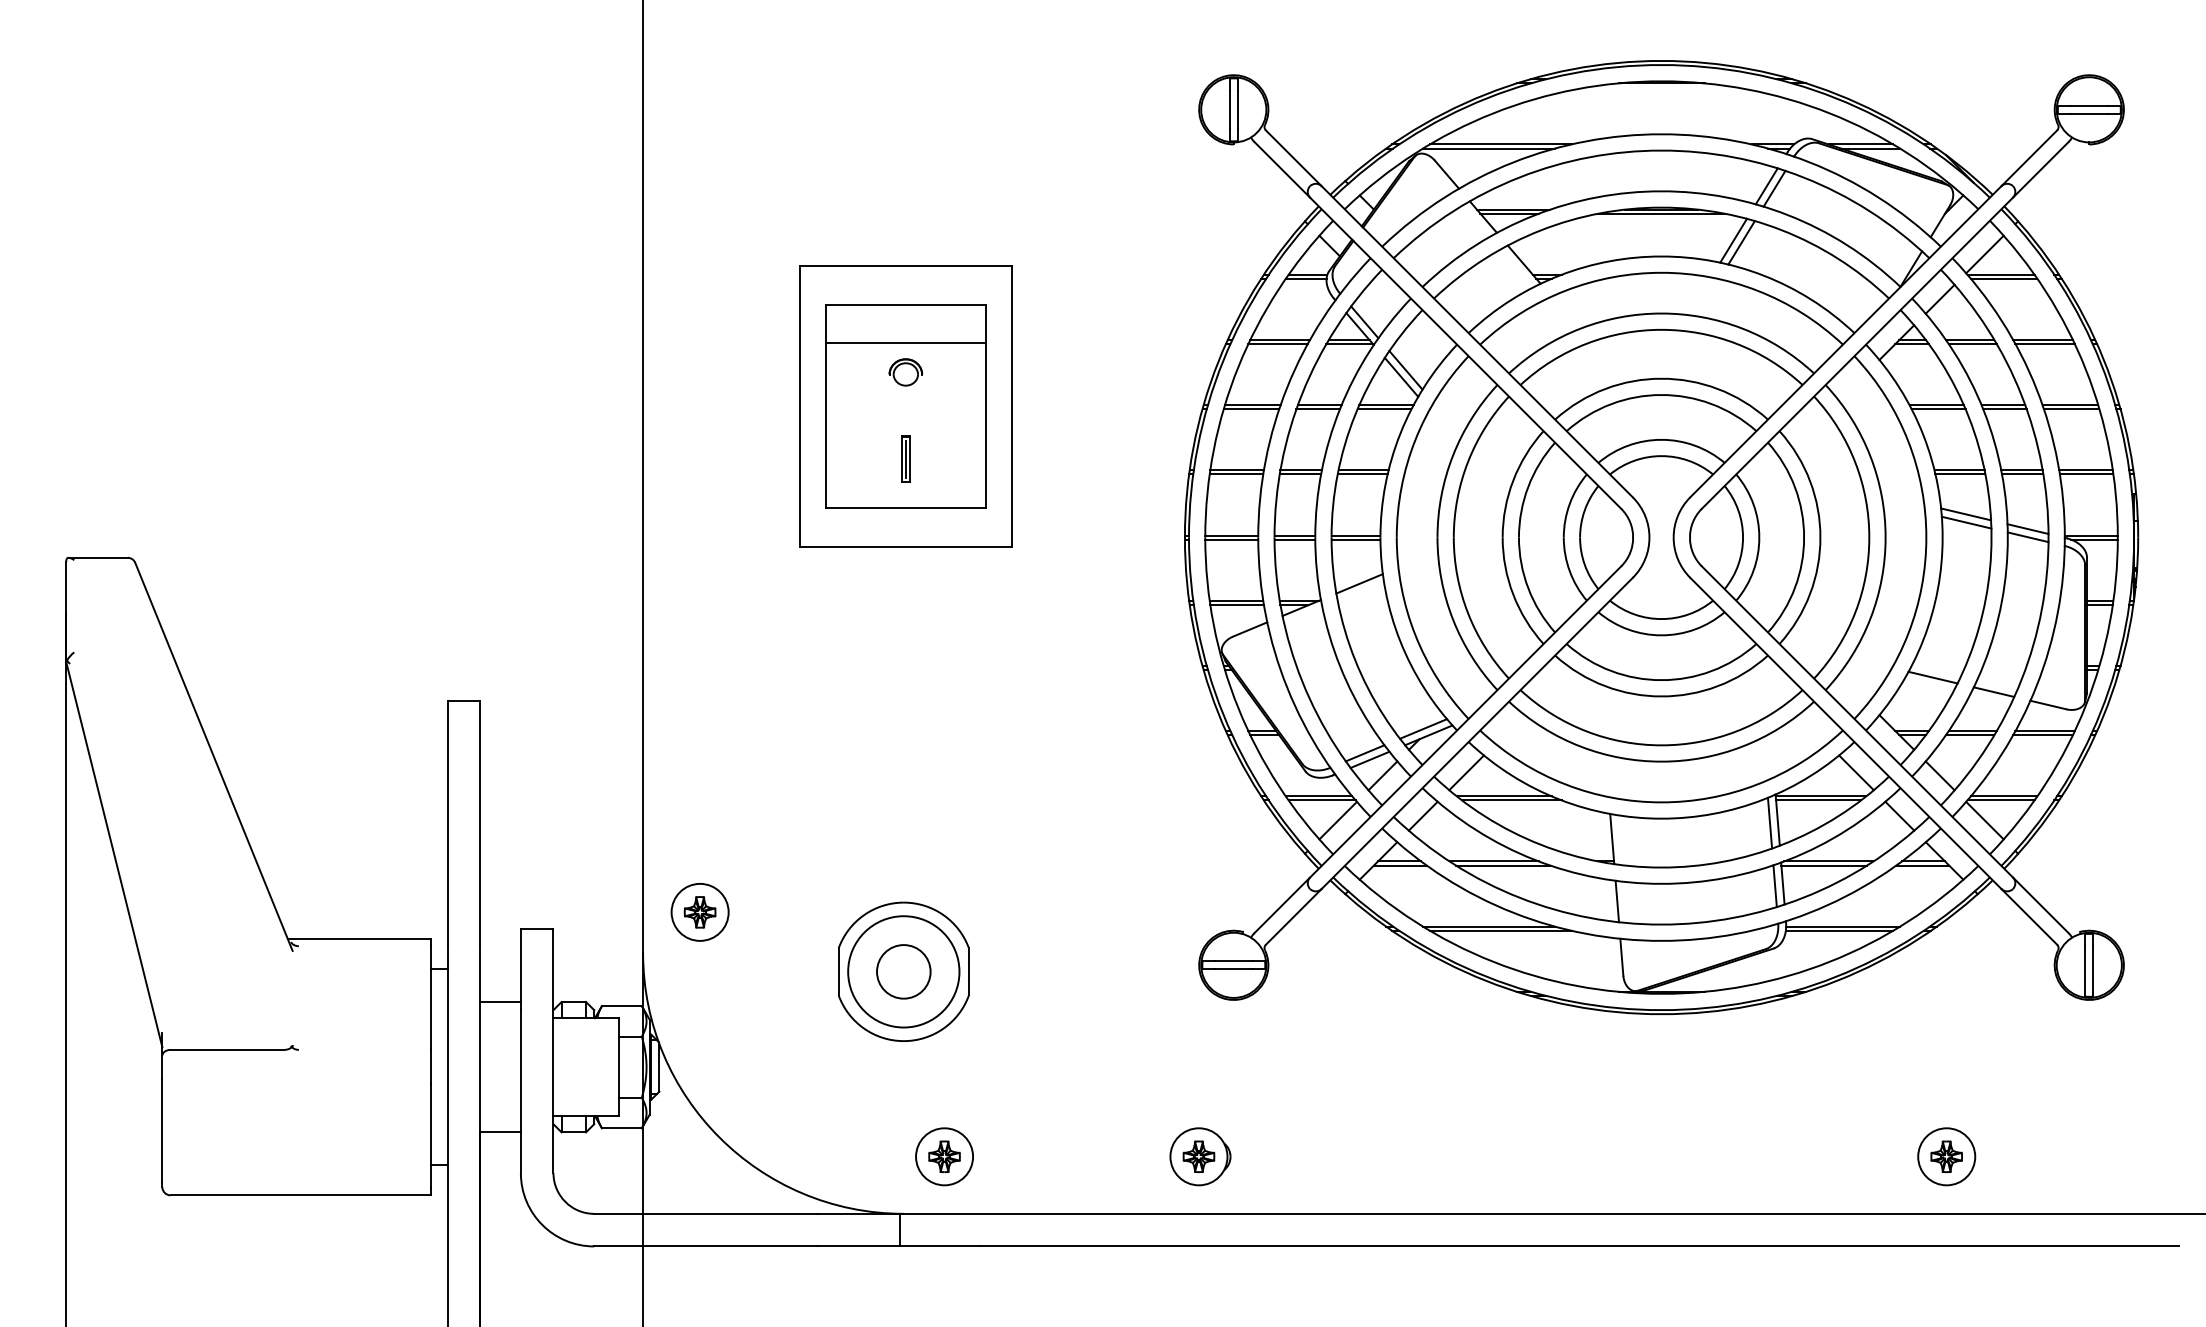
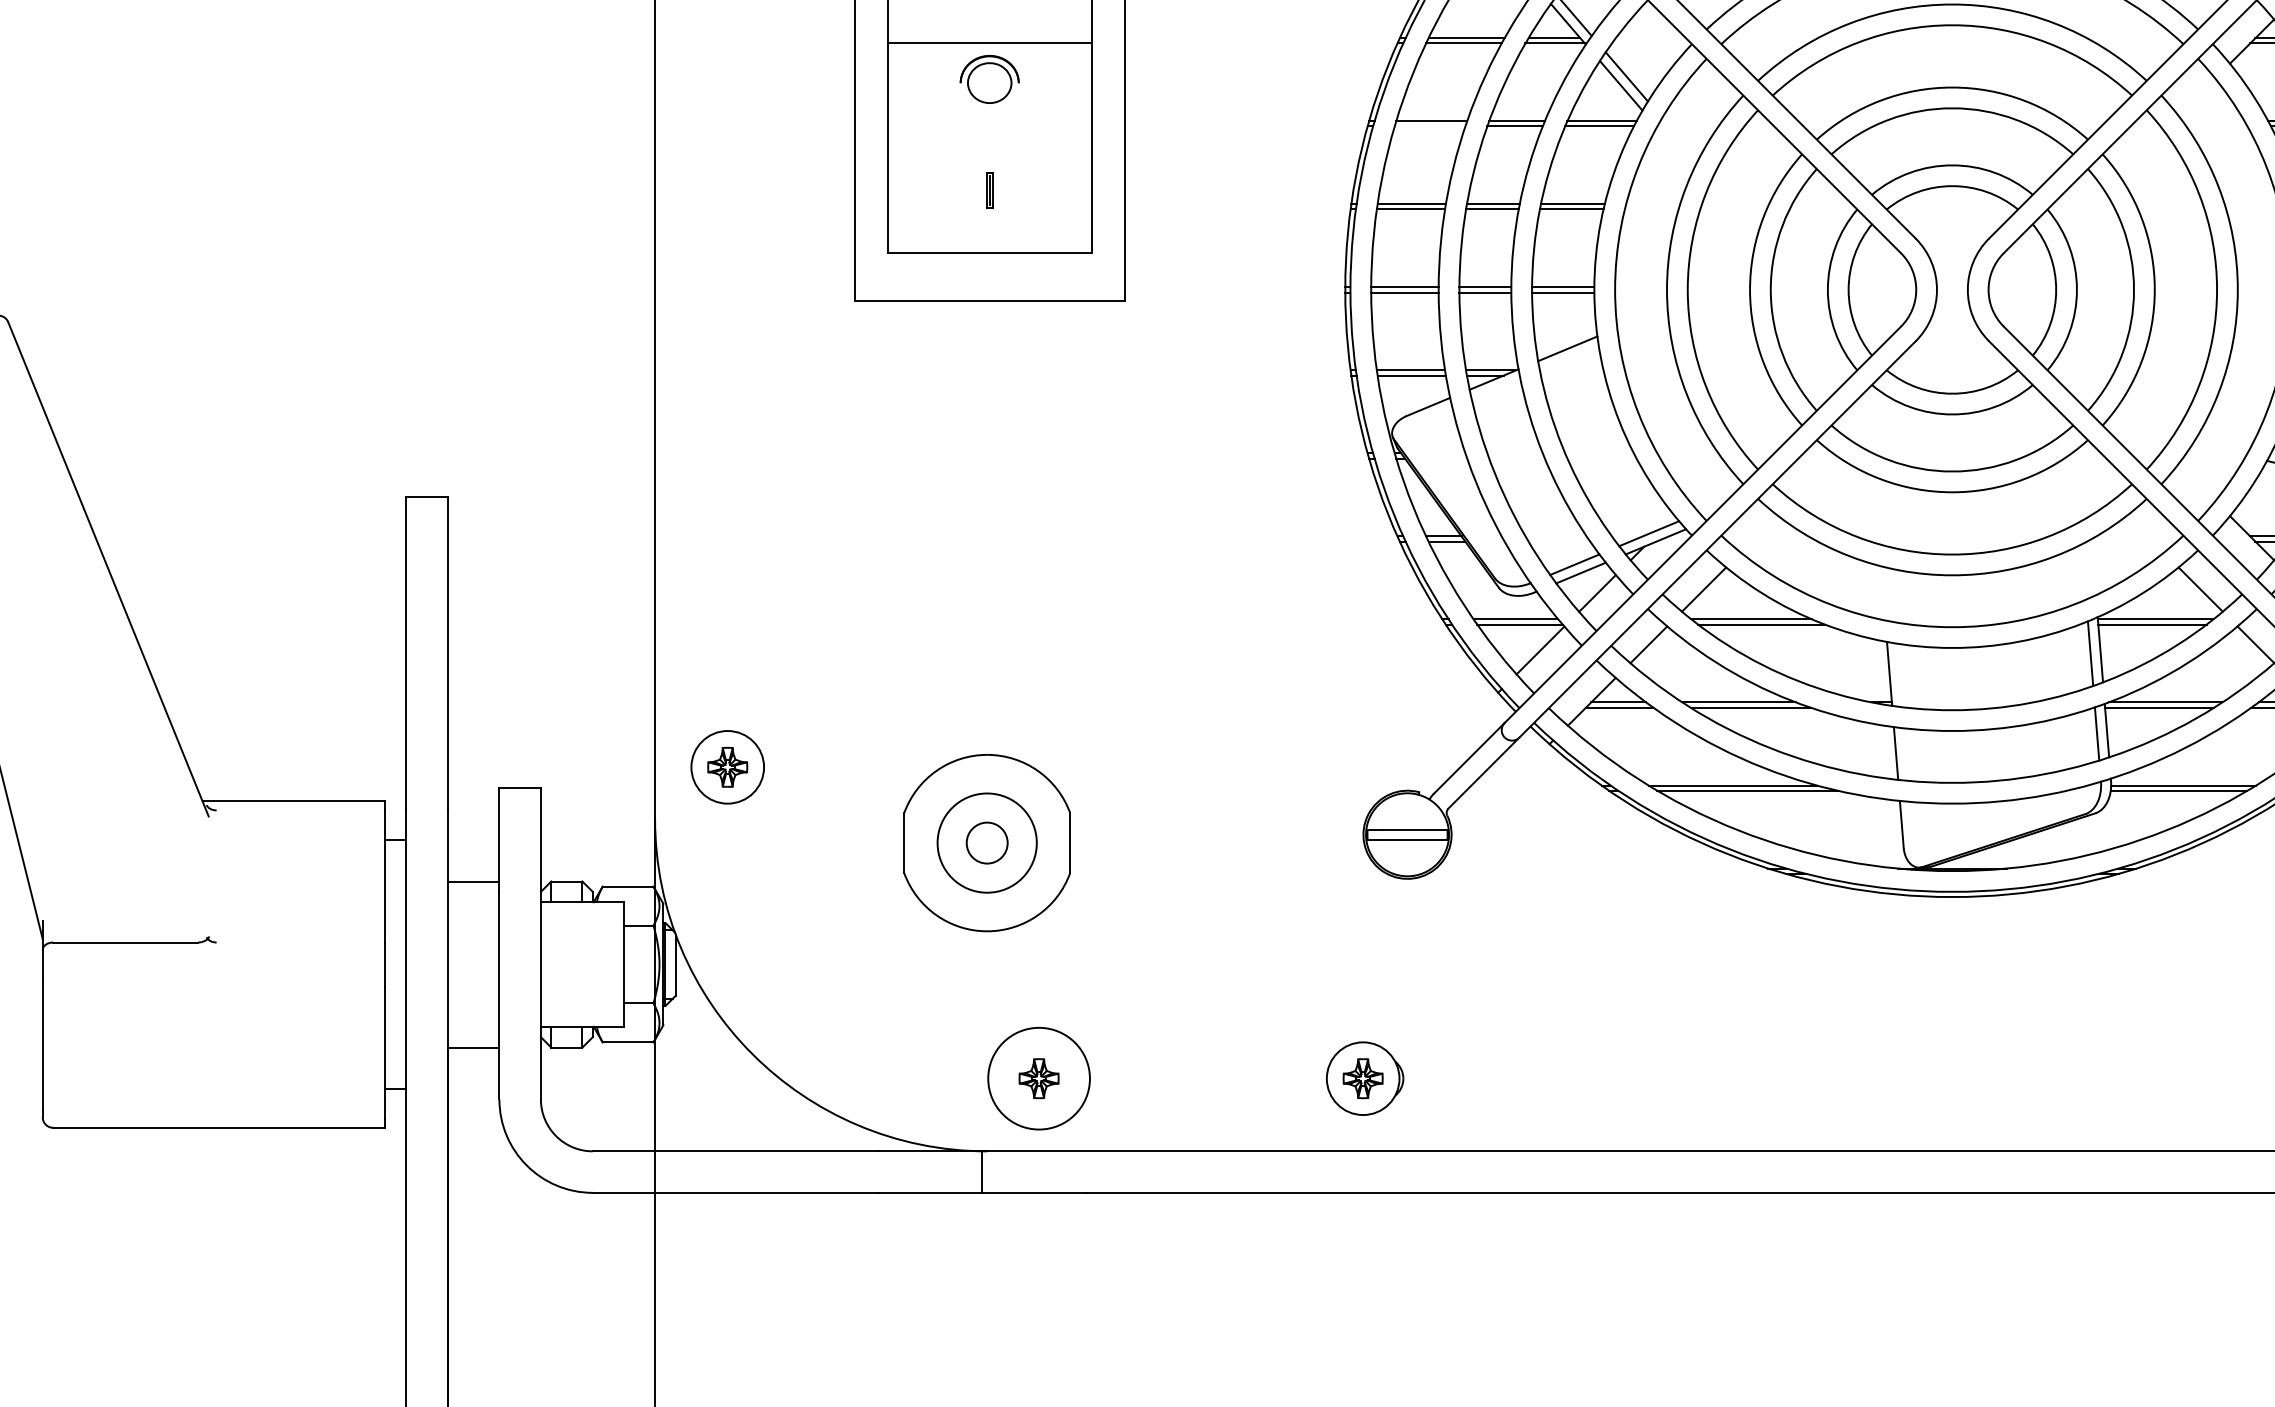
part: (905, 372) -> (989, 79), size x1.4
line: (1251, 409) -> (1430, 126), removed
part: (905, 458) -> (989, 189), size x0.6
circle: (903, 971) -> (986, 842), size x0.6
circle: (903, 971) -> (986, 842), size x0.7
circle: (944, 1156) -> (1039, 1078), size x1.4

